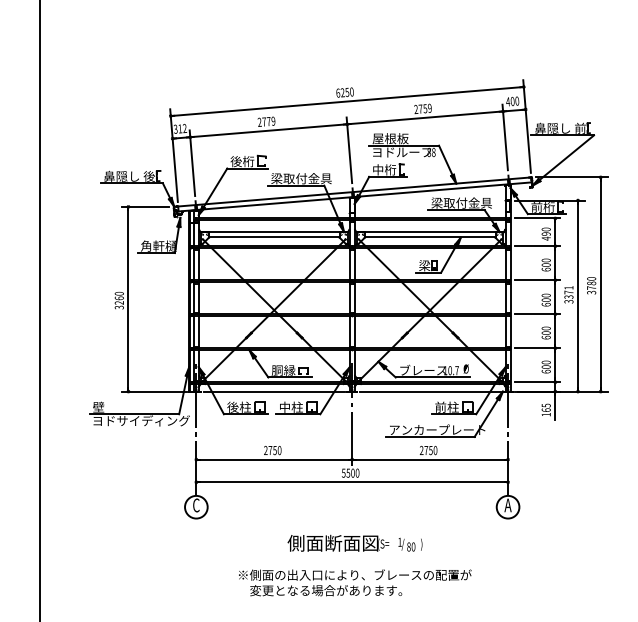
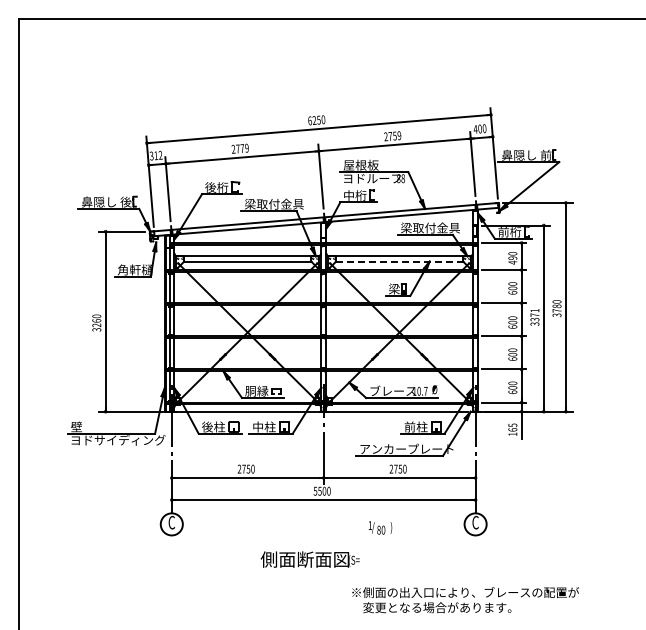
line: (429, 237) -> (399, 261), solid -> dashed
text: (507, 505) -> (475, 522), A -> C
text: (410, 544) -> (380, 527), moved
text: (355, 583) -> (465, 600), moved

